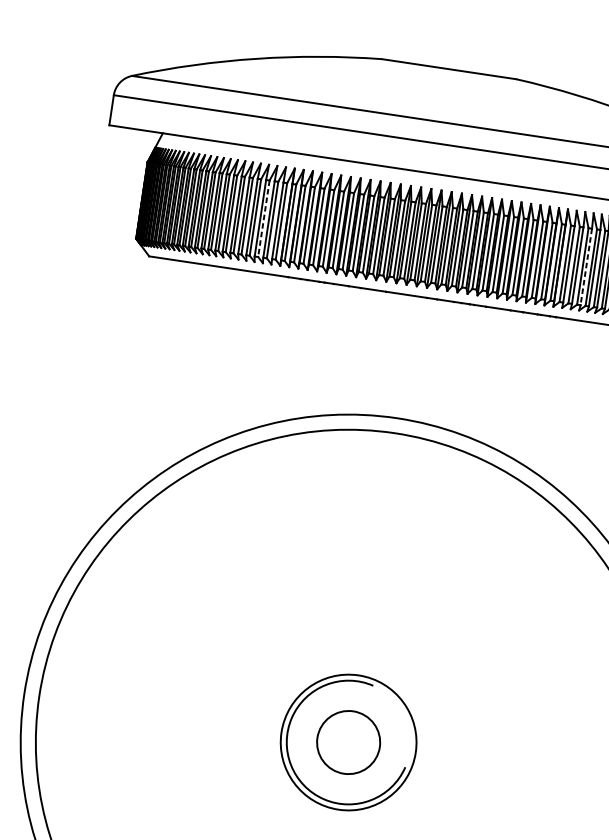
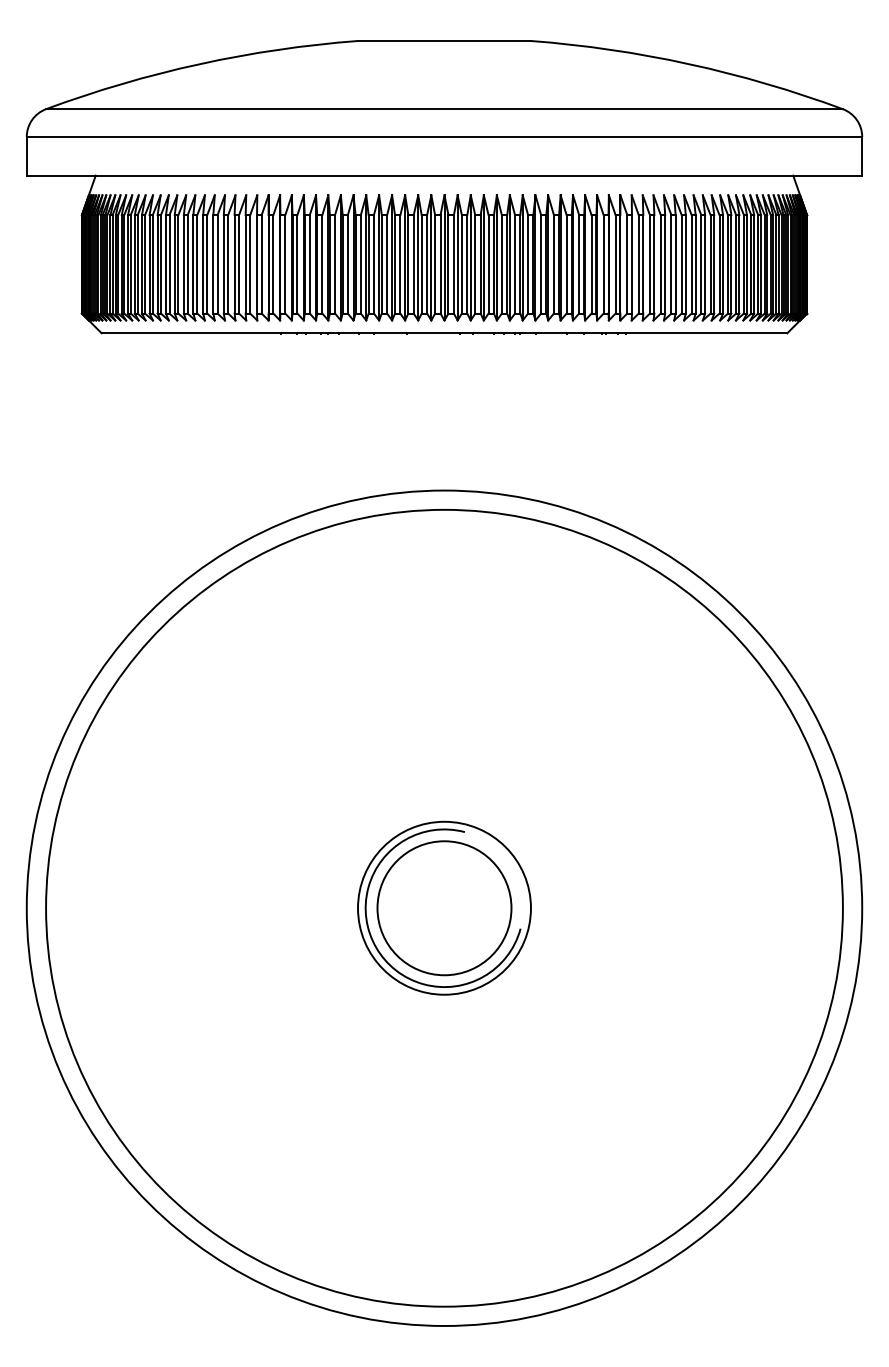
line: (264, 218) -> (239, 264), dashed -> solid
line: (586, 267) -> (654, 264), dashed -> solid
circle: (348, 742) -> (444, 908), size x1.67

